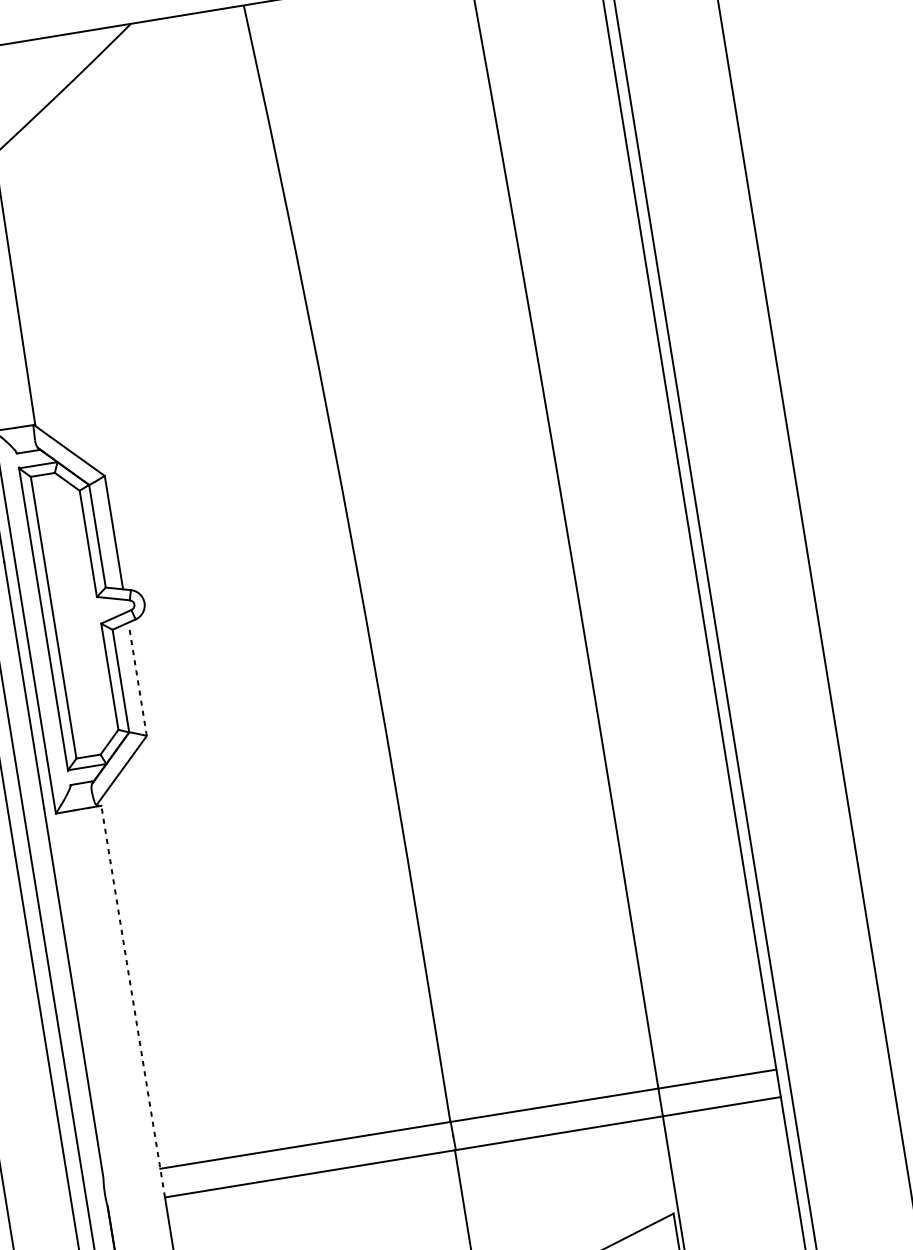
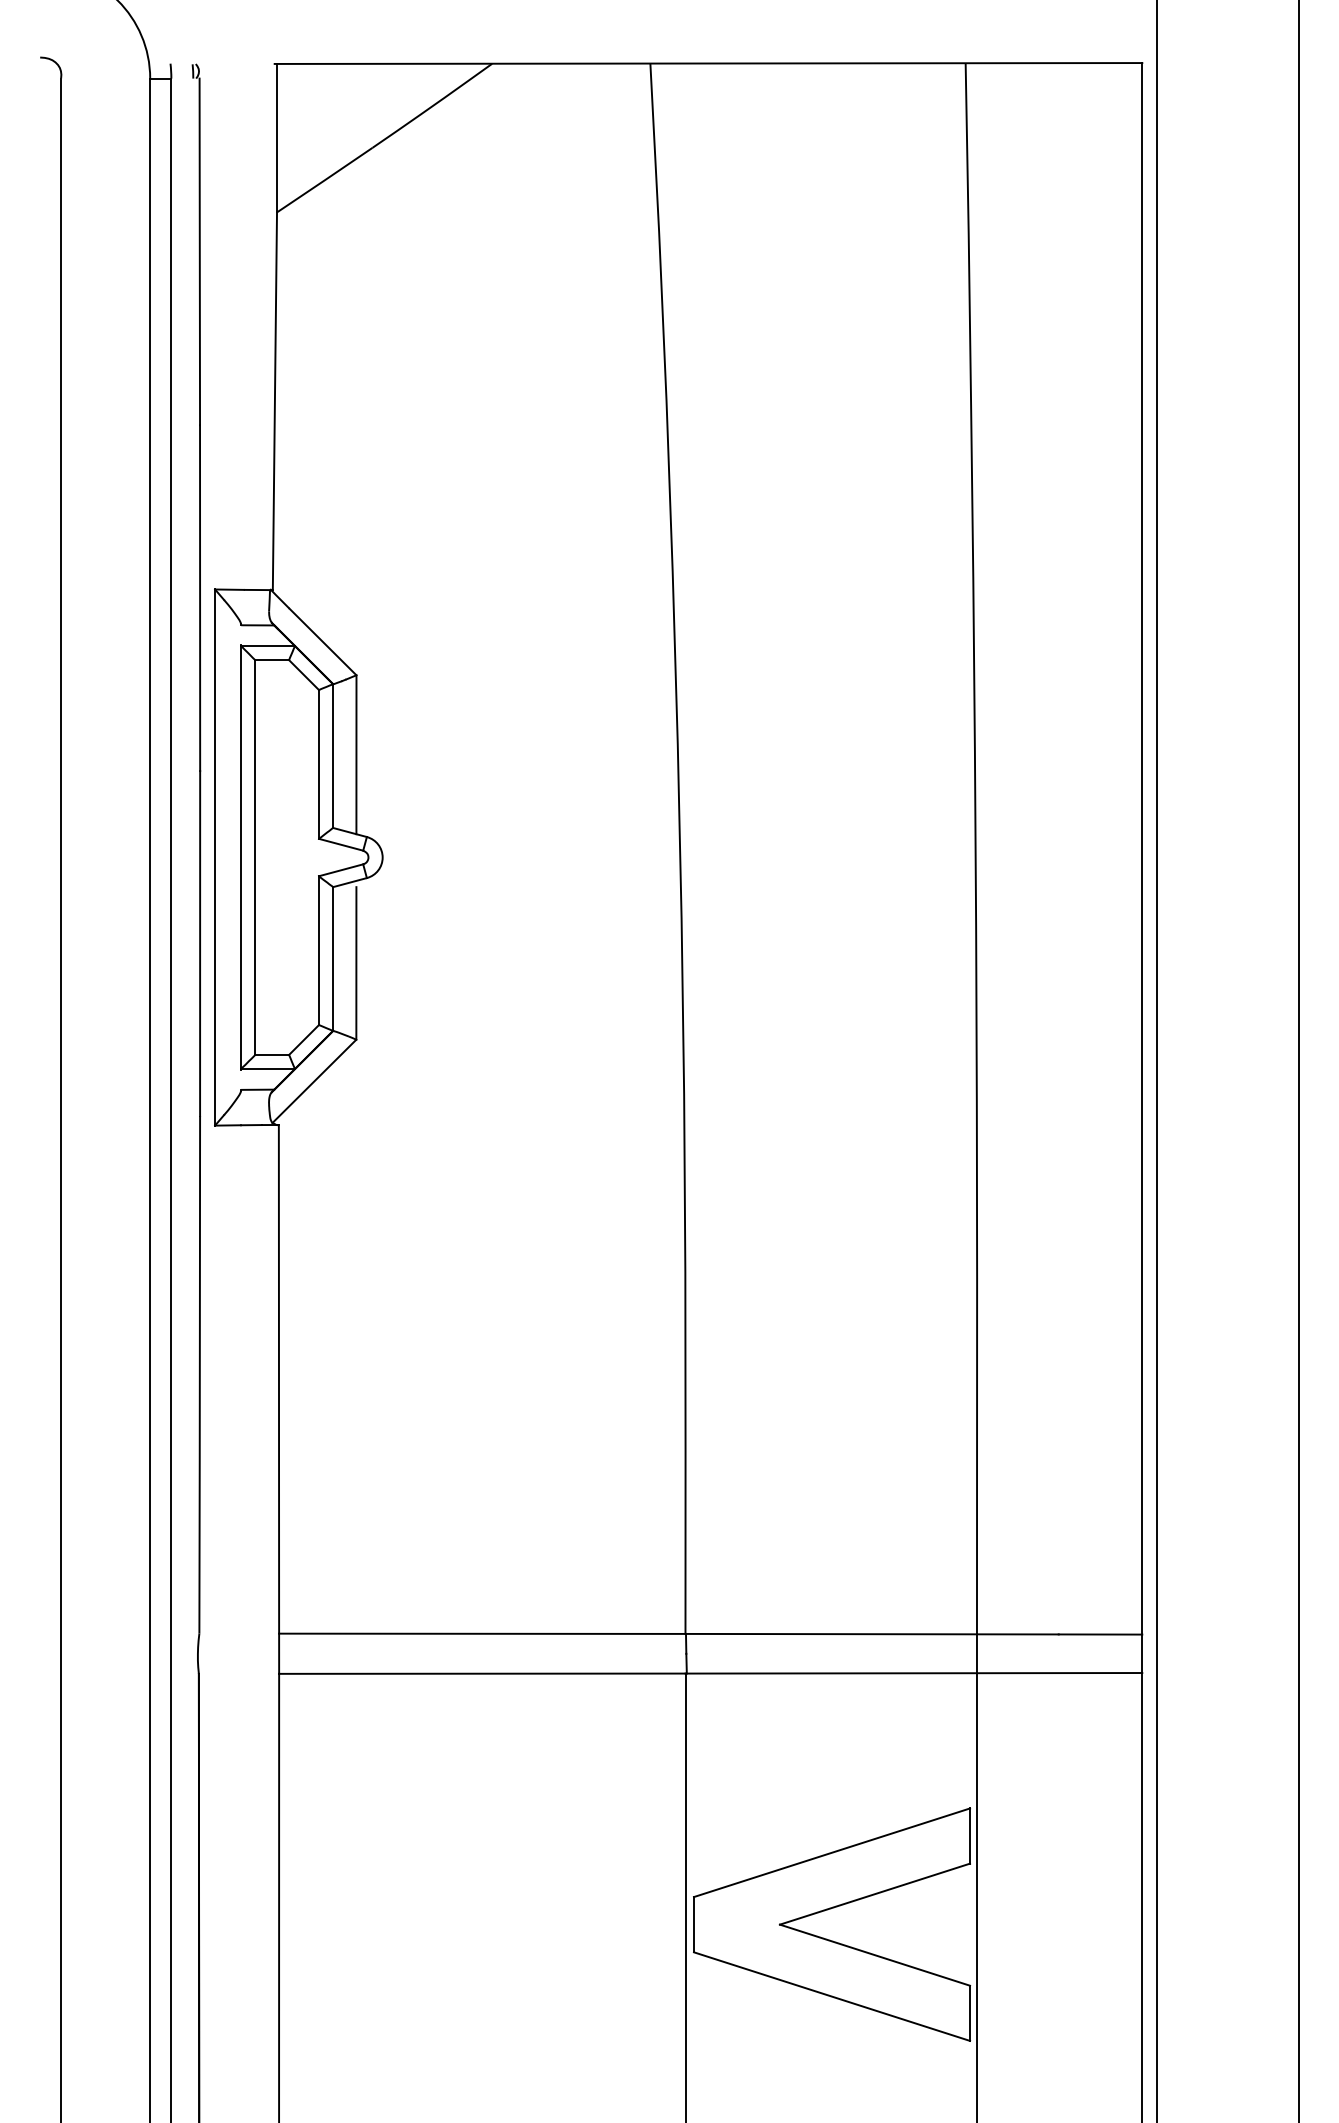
line: (137, 680) -> (356, 962), dashed -> solid
line: (133, 1000) -> (279, 1398), dashed -> solid

